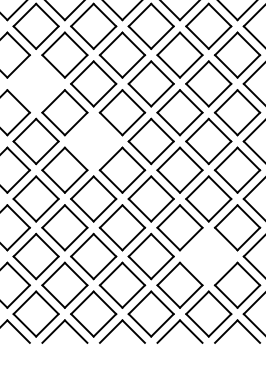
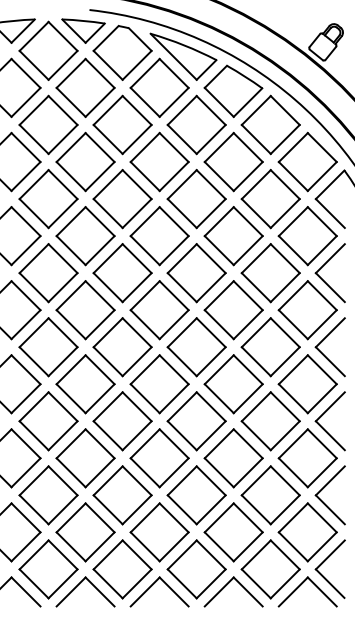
part: (36, 84) -> (48, 273), added
part: (93, 141) -> (122, 347), added
part: (208, 256) -> (270, 495), added

